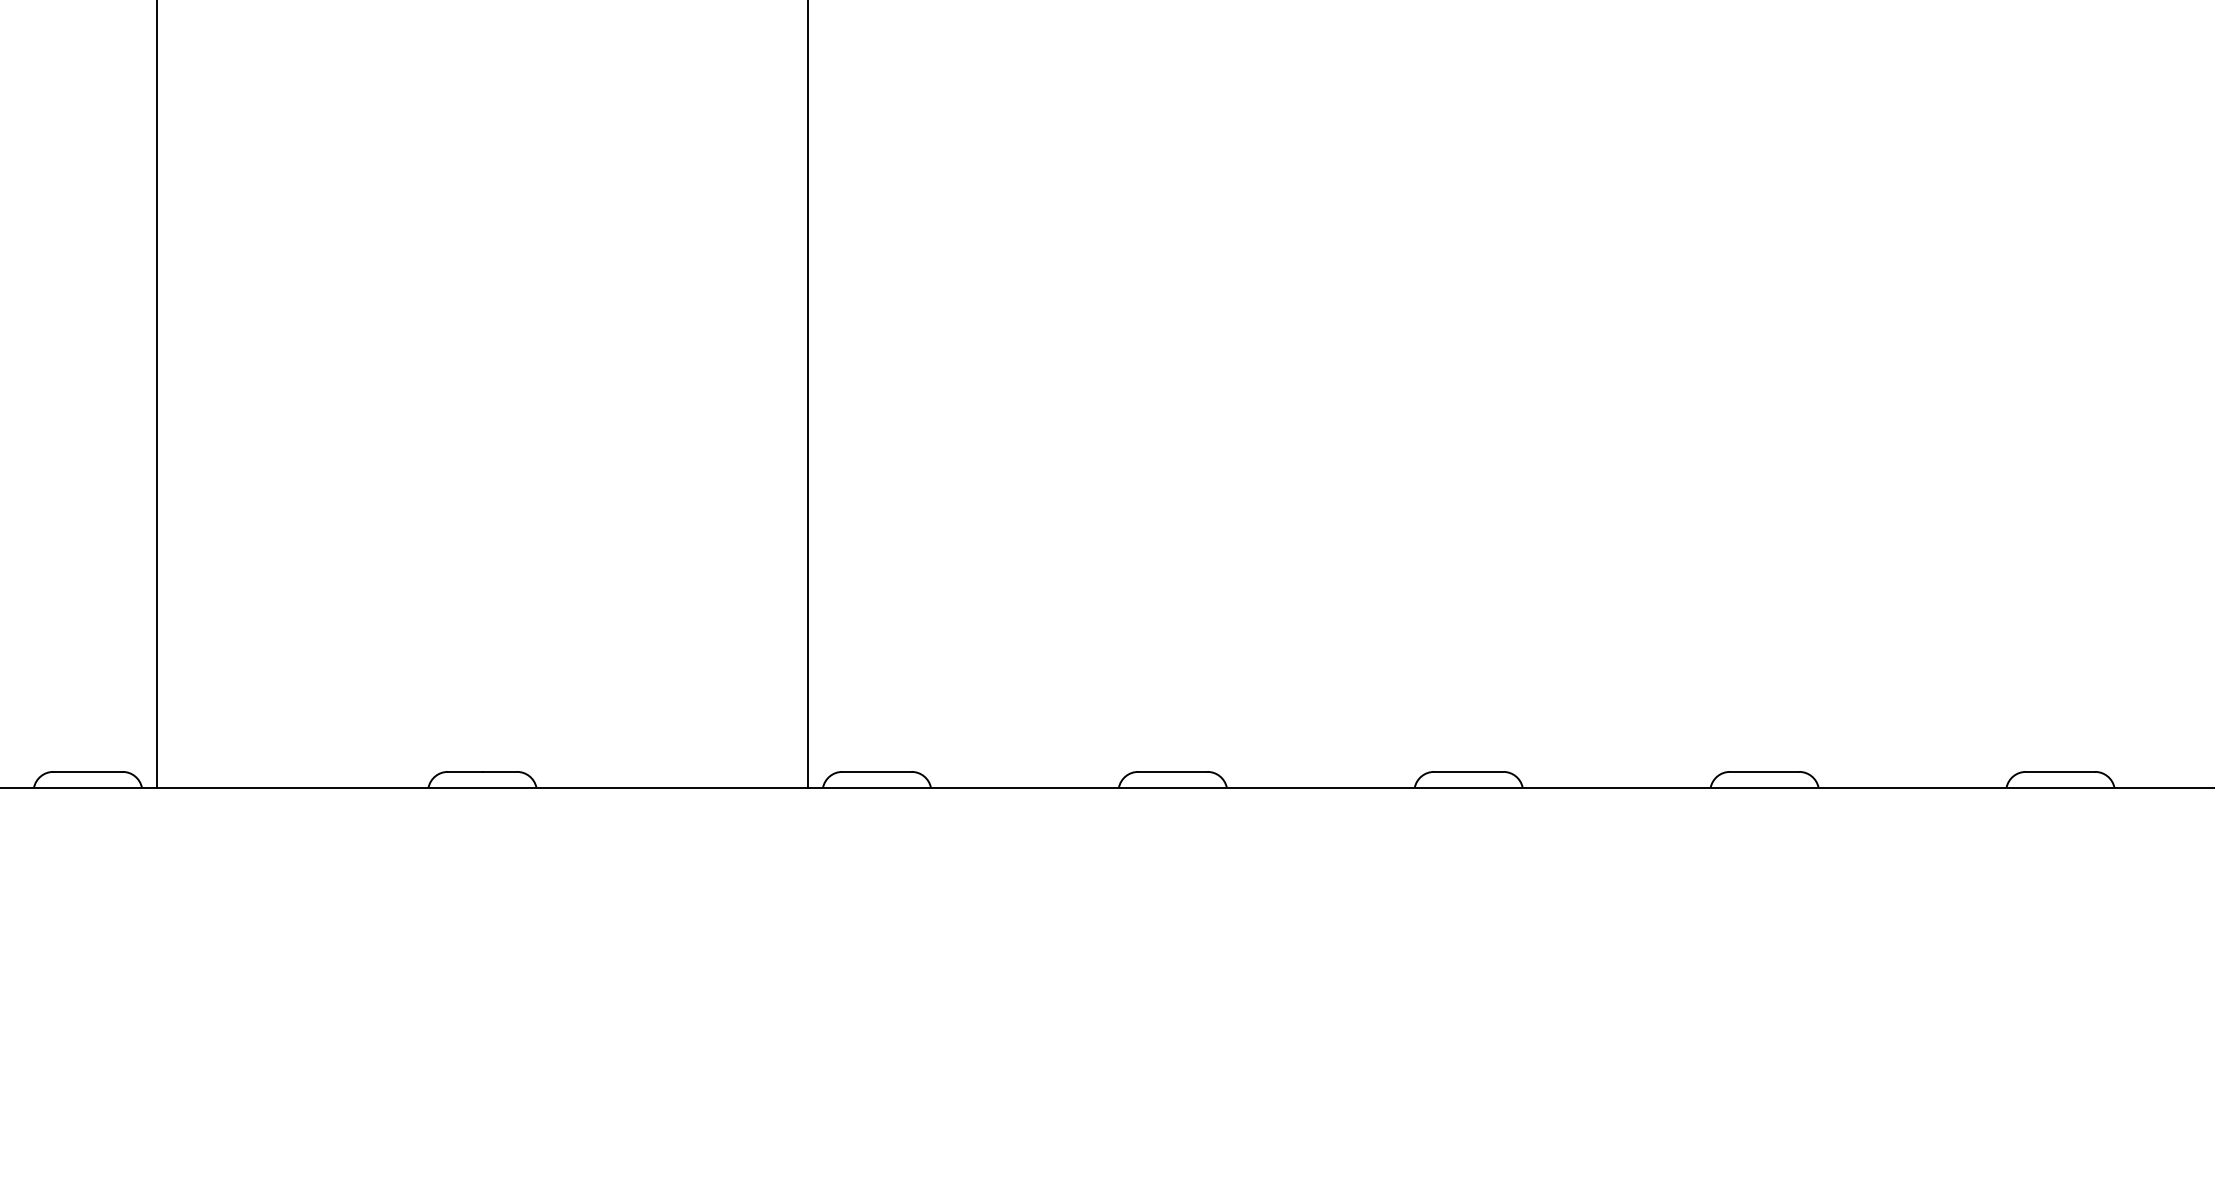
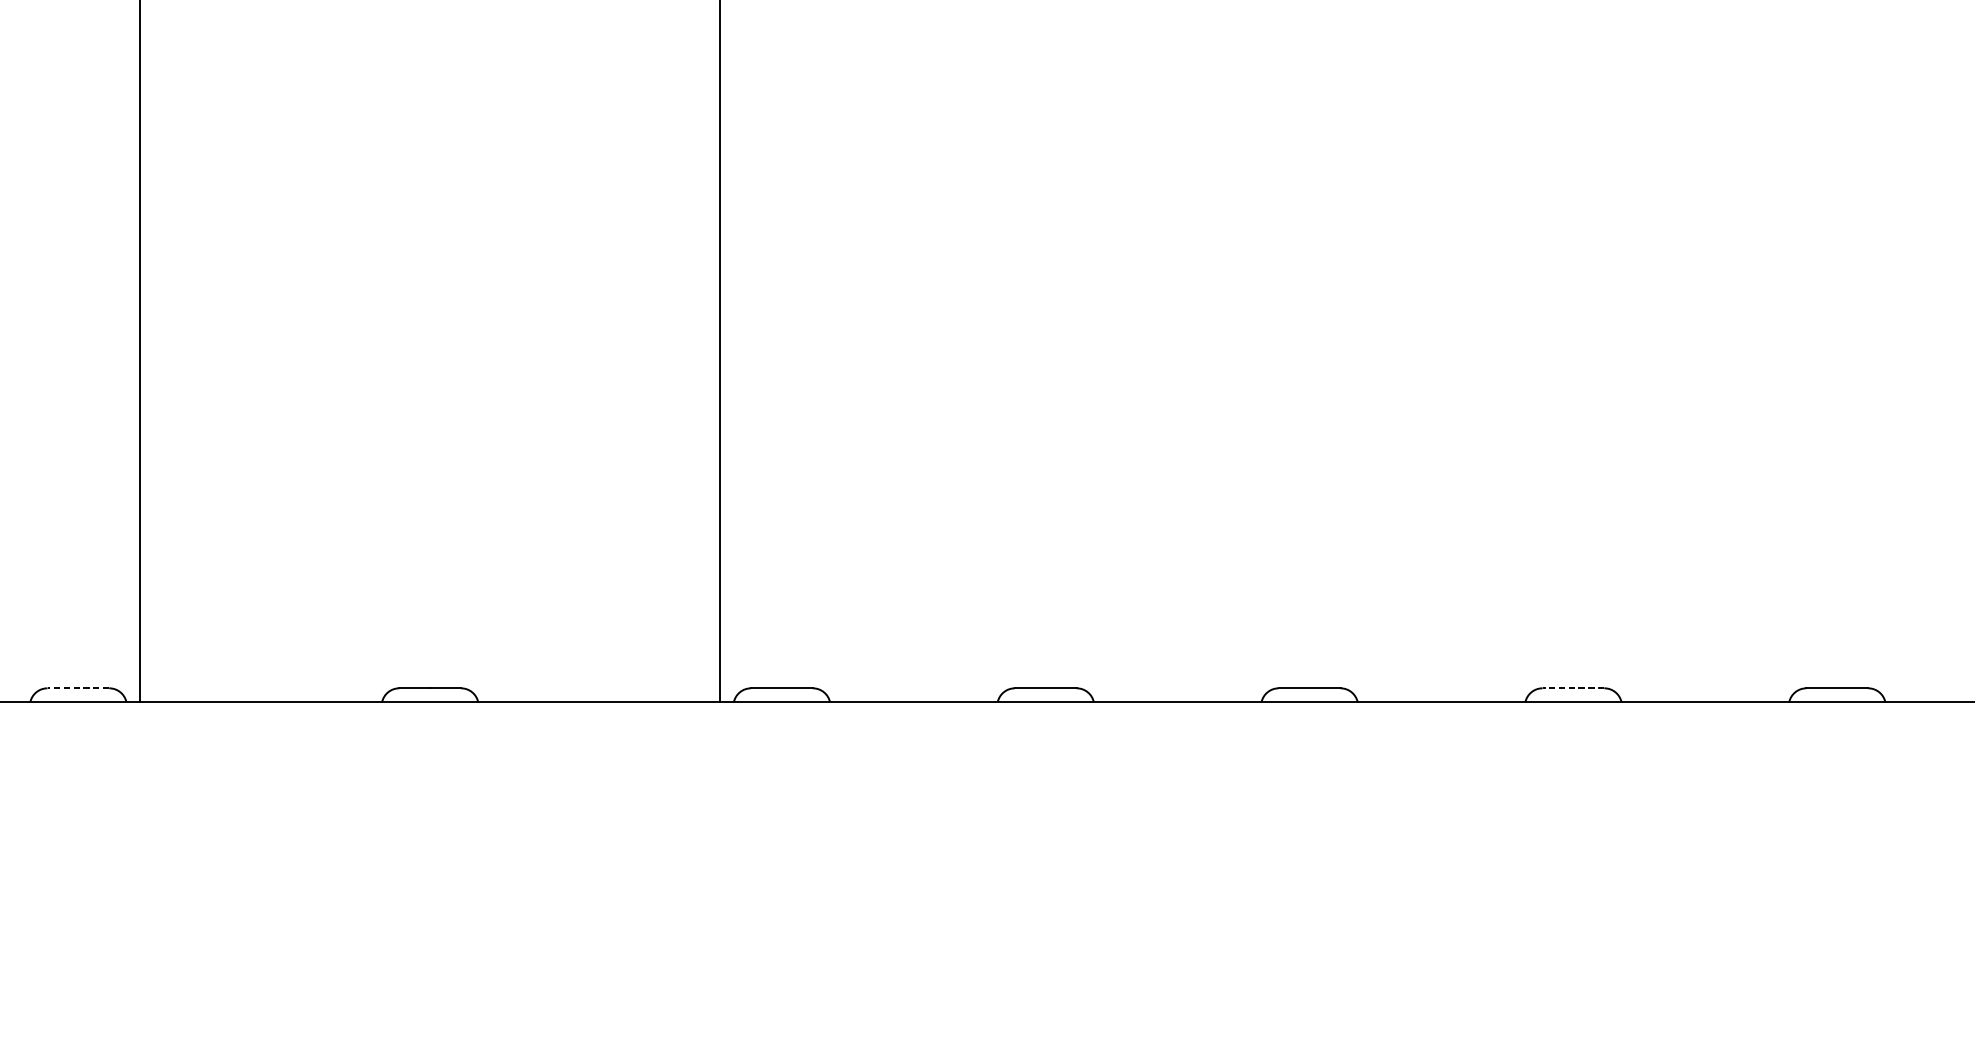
line: (87, 771) -> (77, 687), solid -> dashed
line: (1764, 771) -> (1573, 687), solid -> dashed

